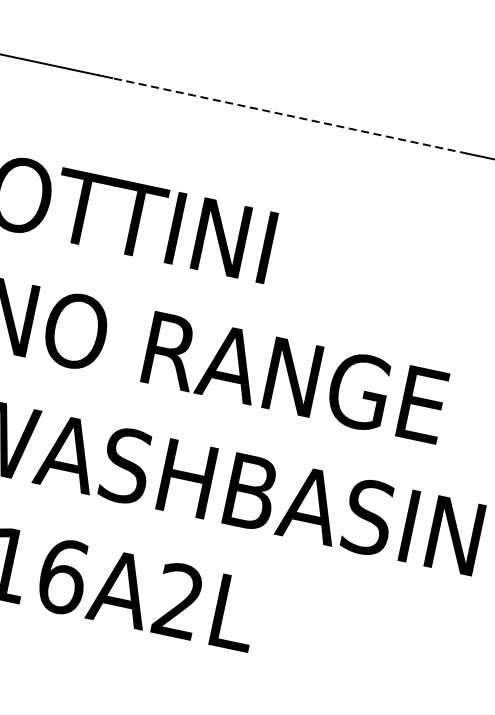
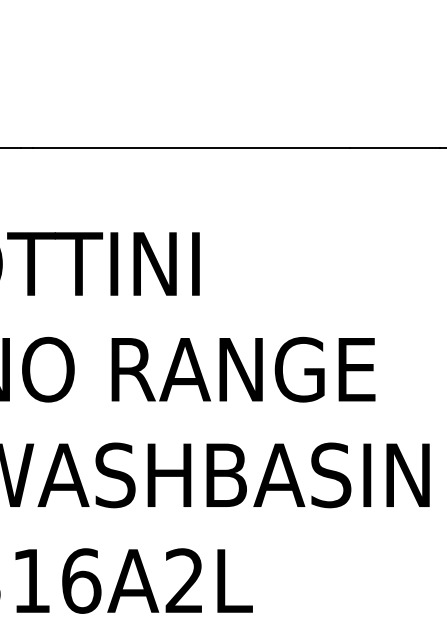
line: (288, 115) -> (190, 147), dashed -> solid

